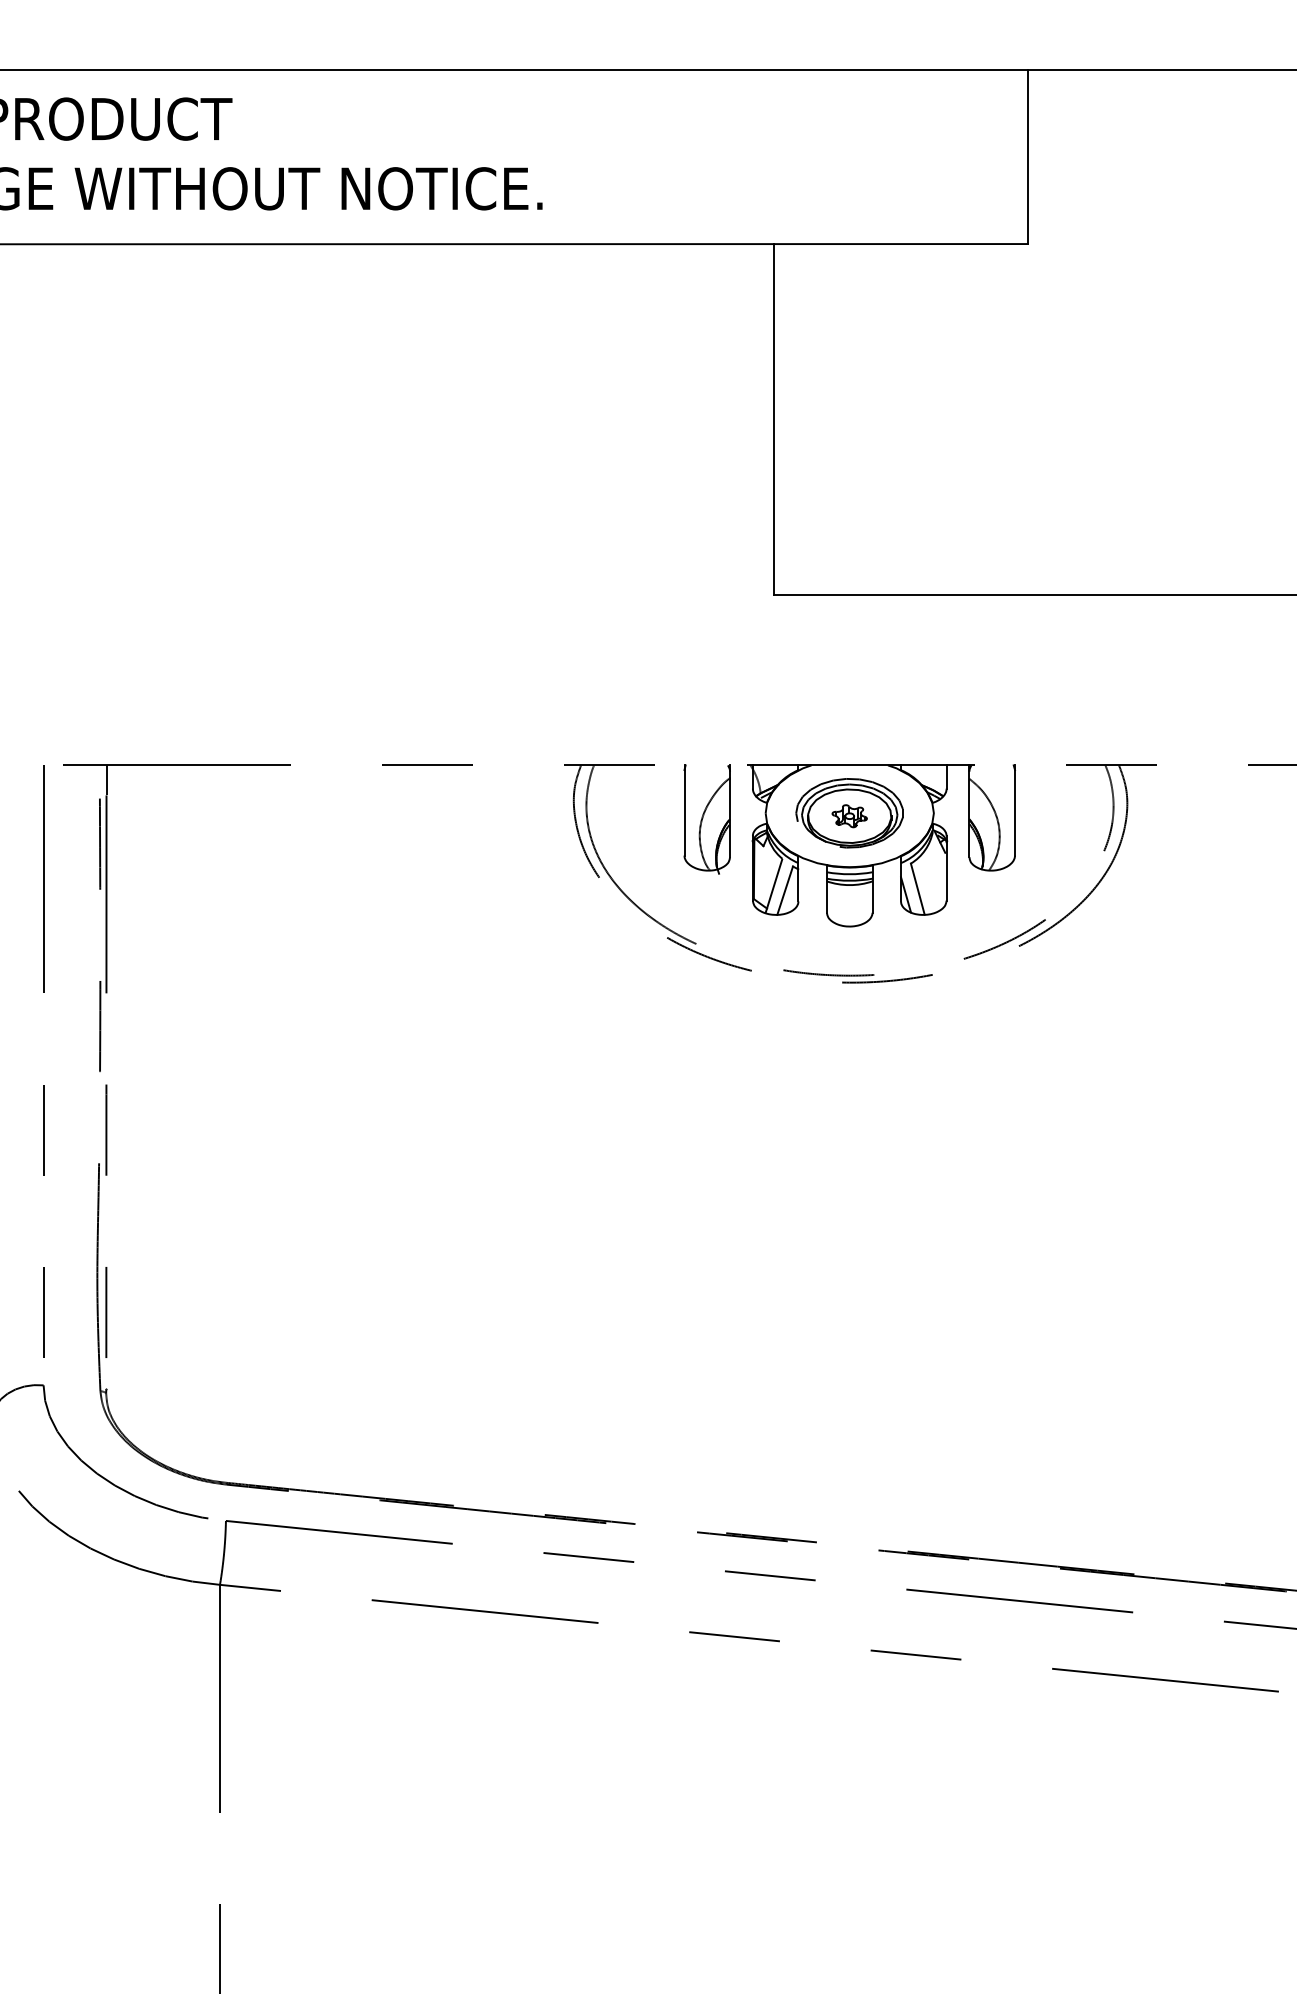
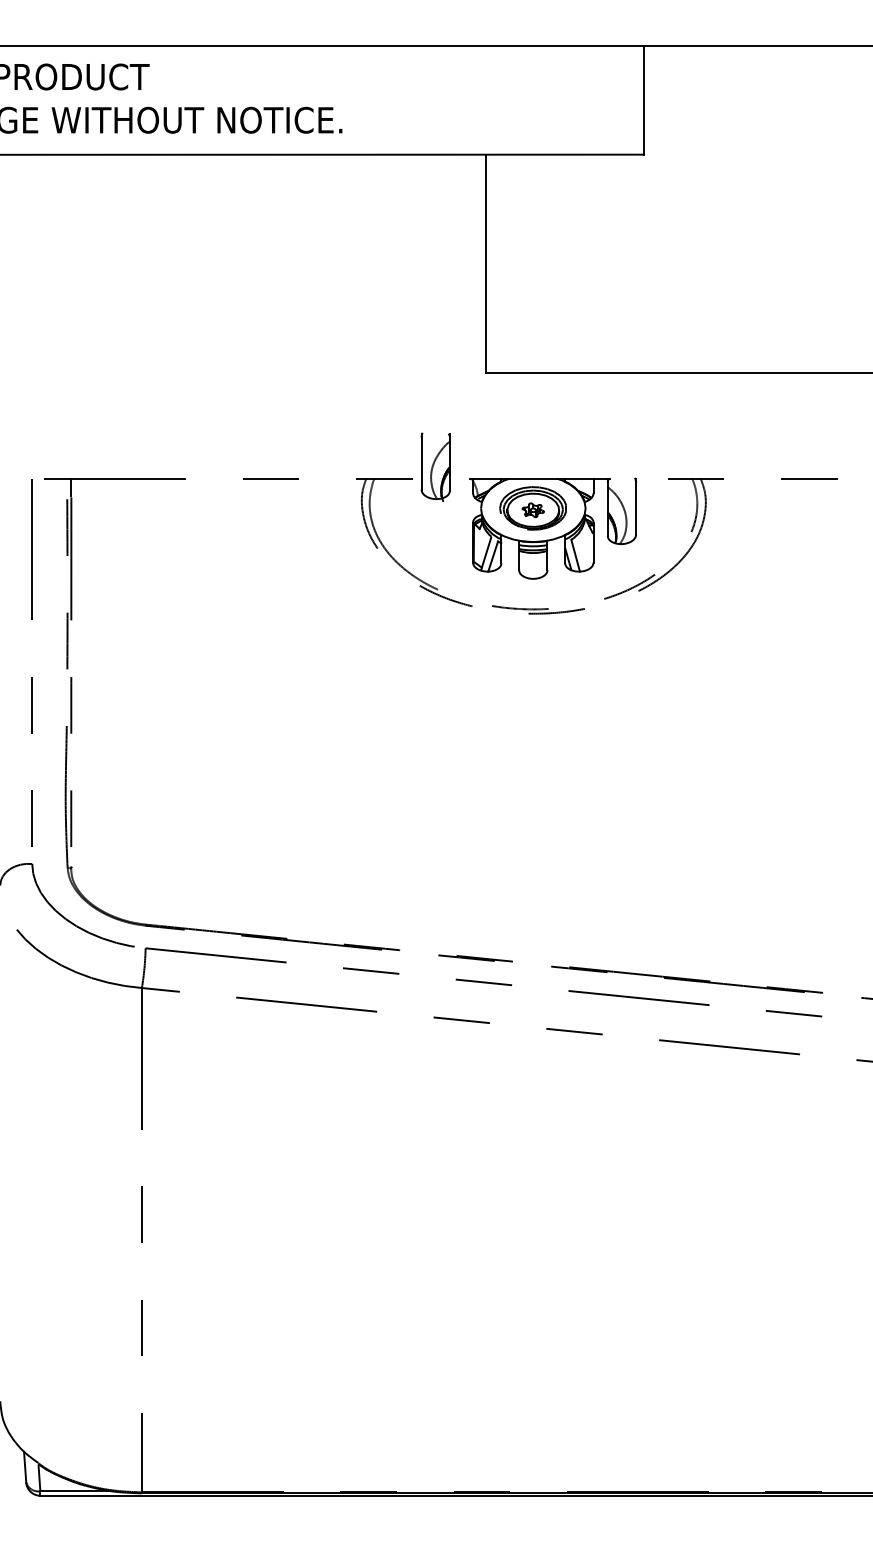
part: (706, 818) -> (435, 466), moved

